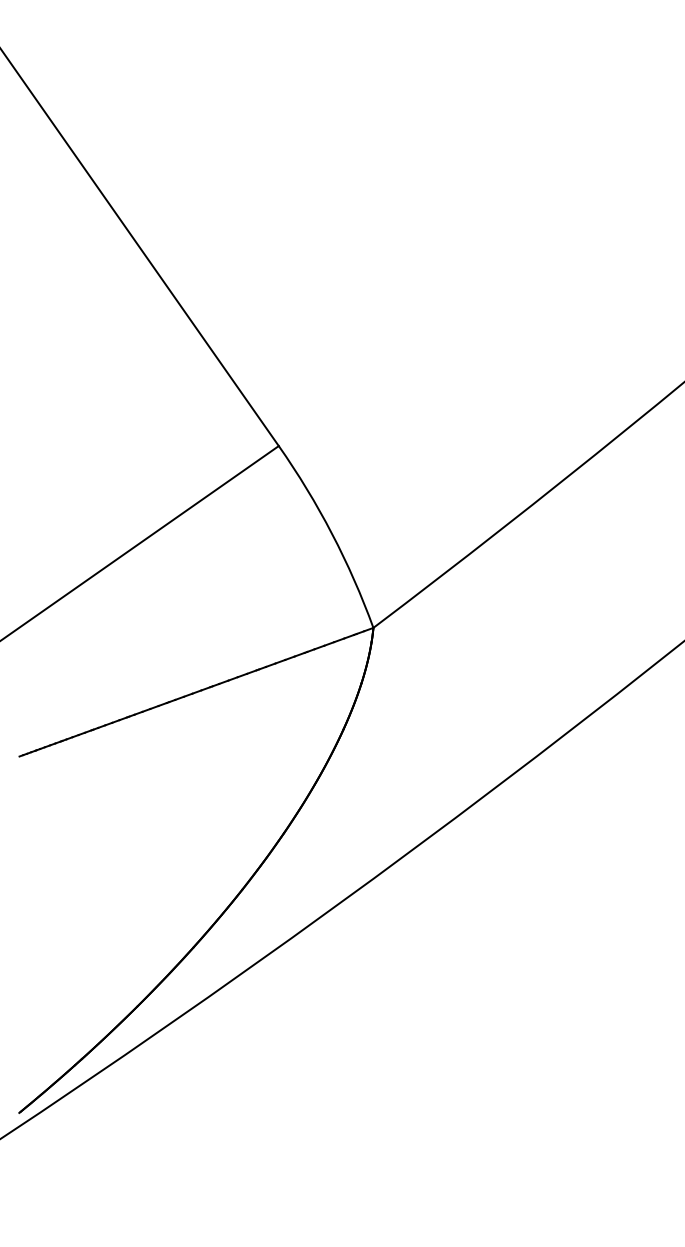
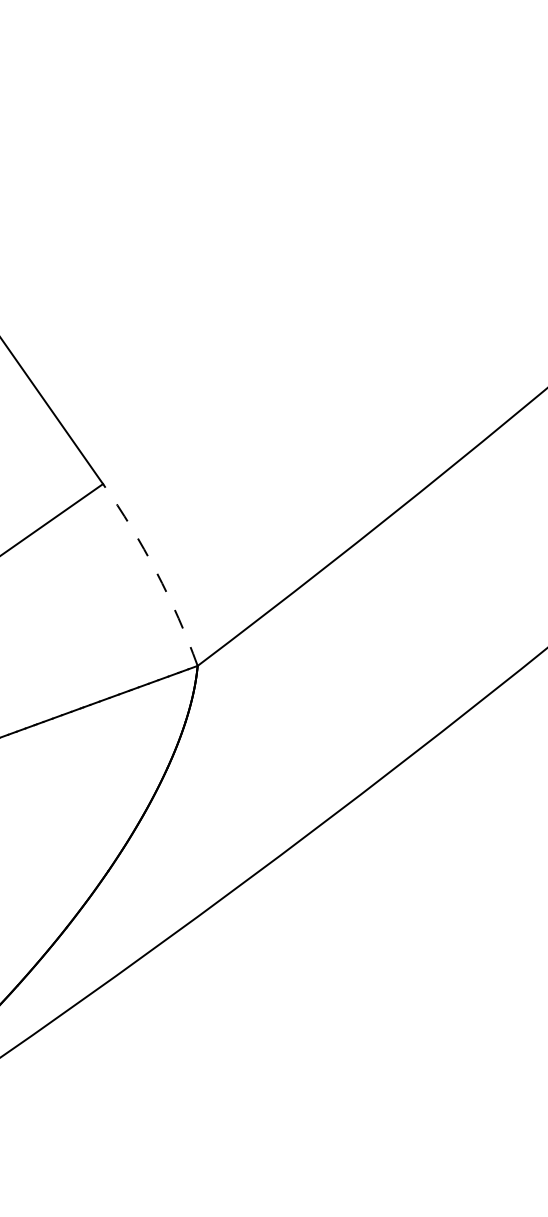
arc: (332, 533) -> (156, 571), solid -> dashed

